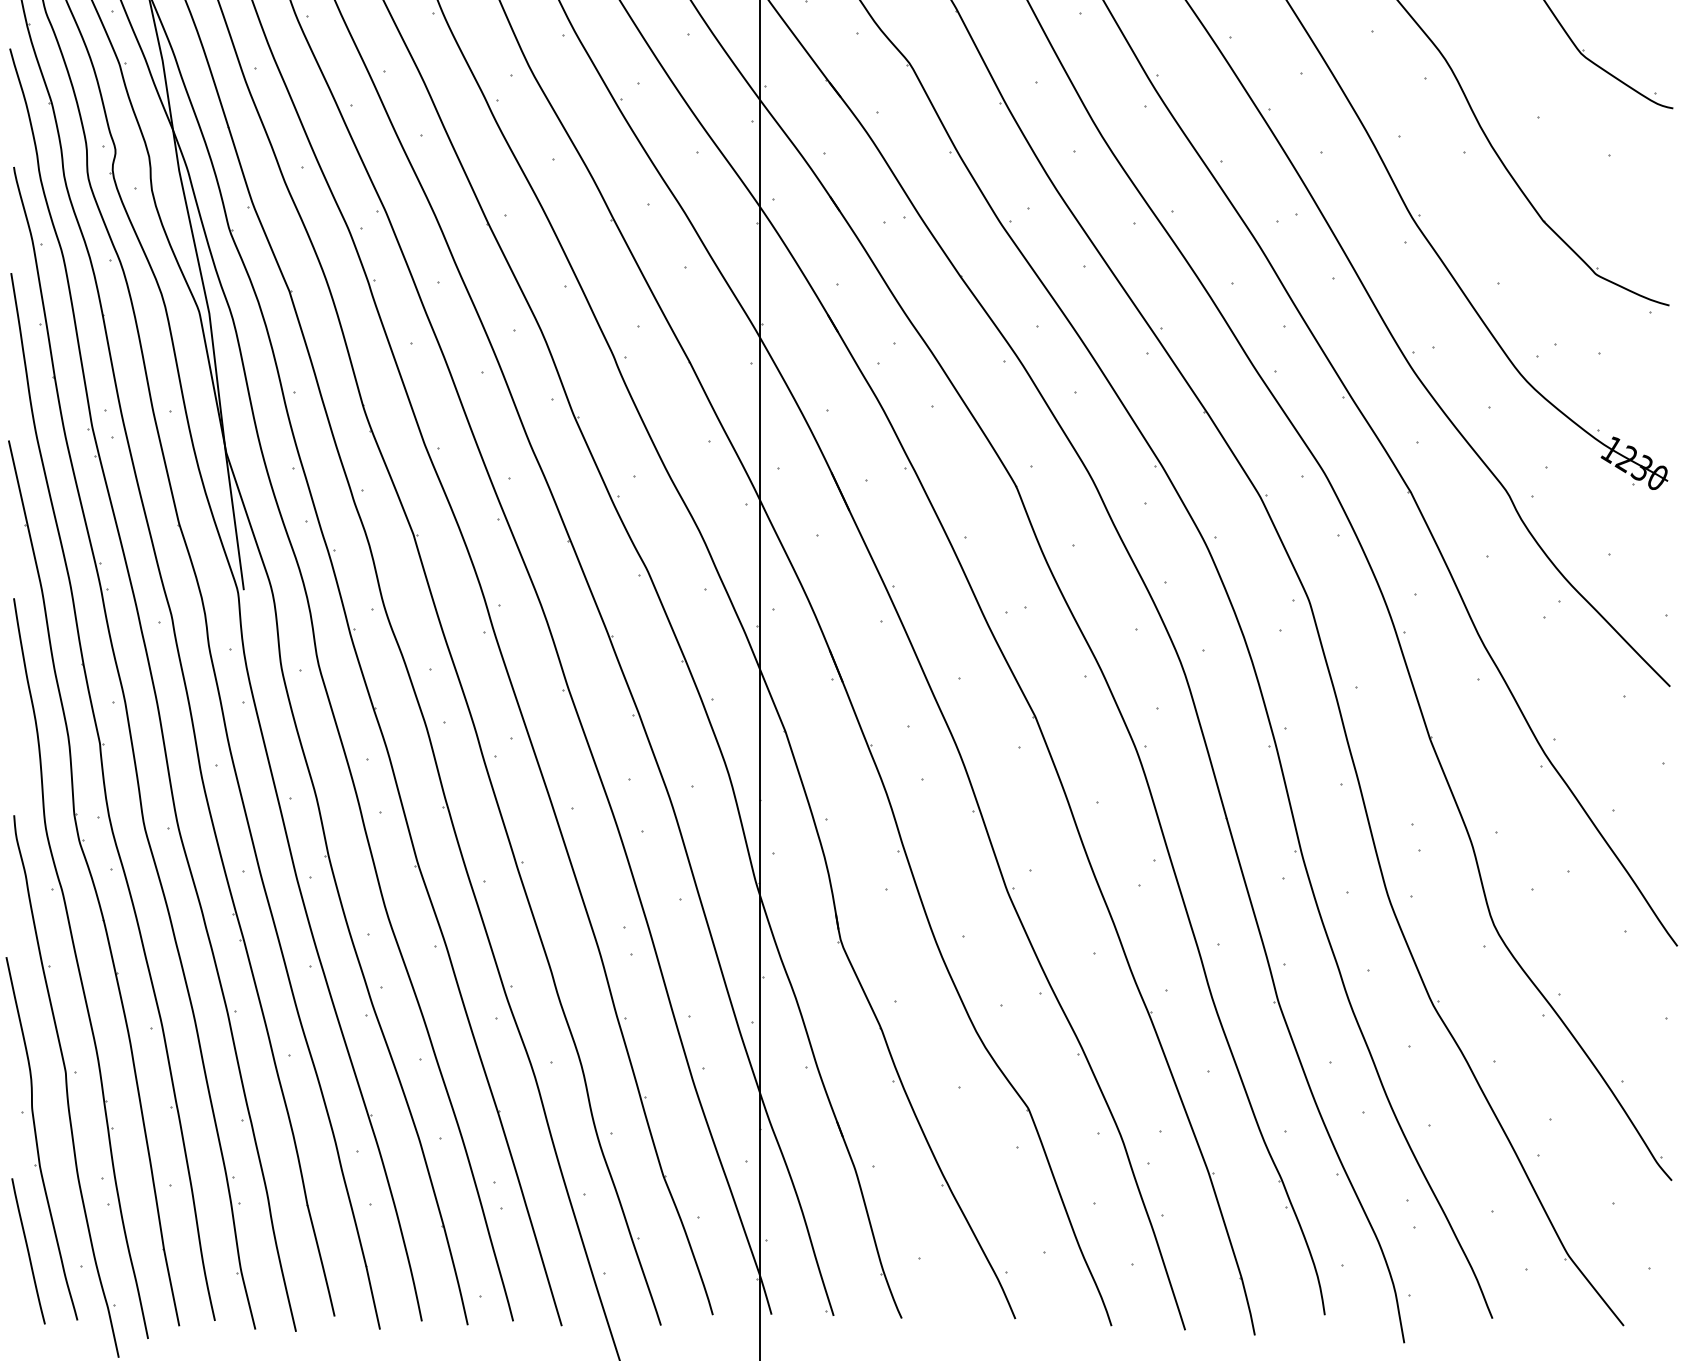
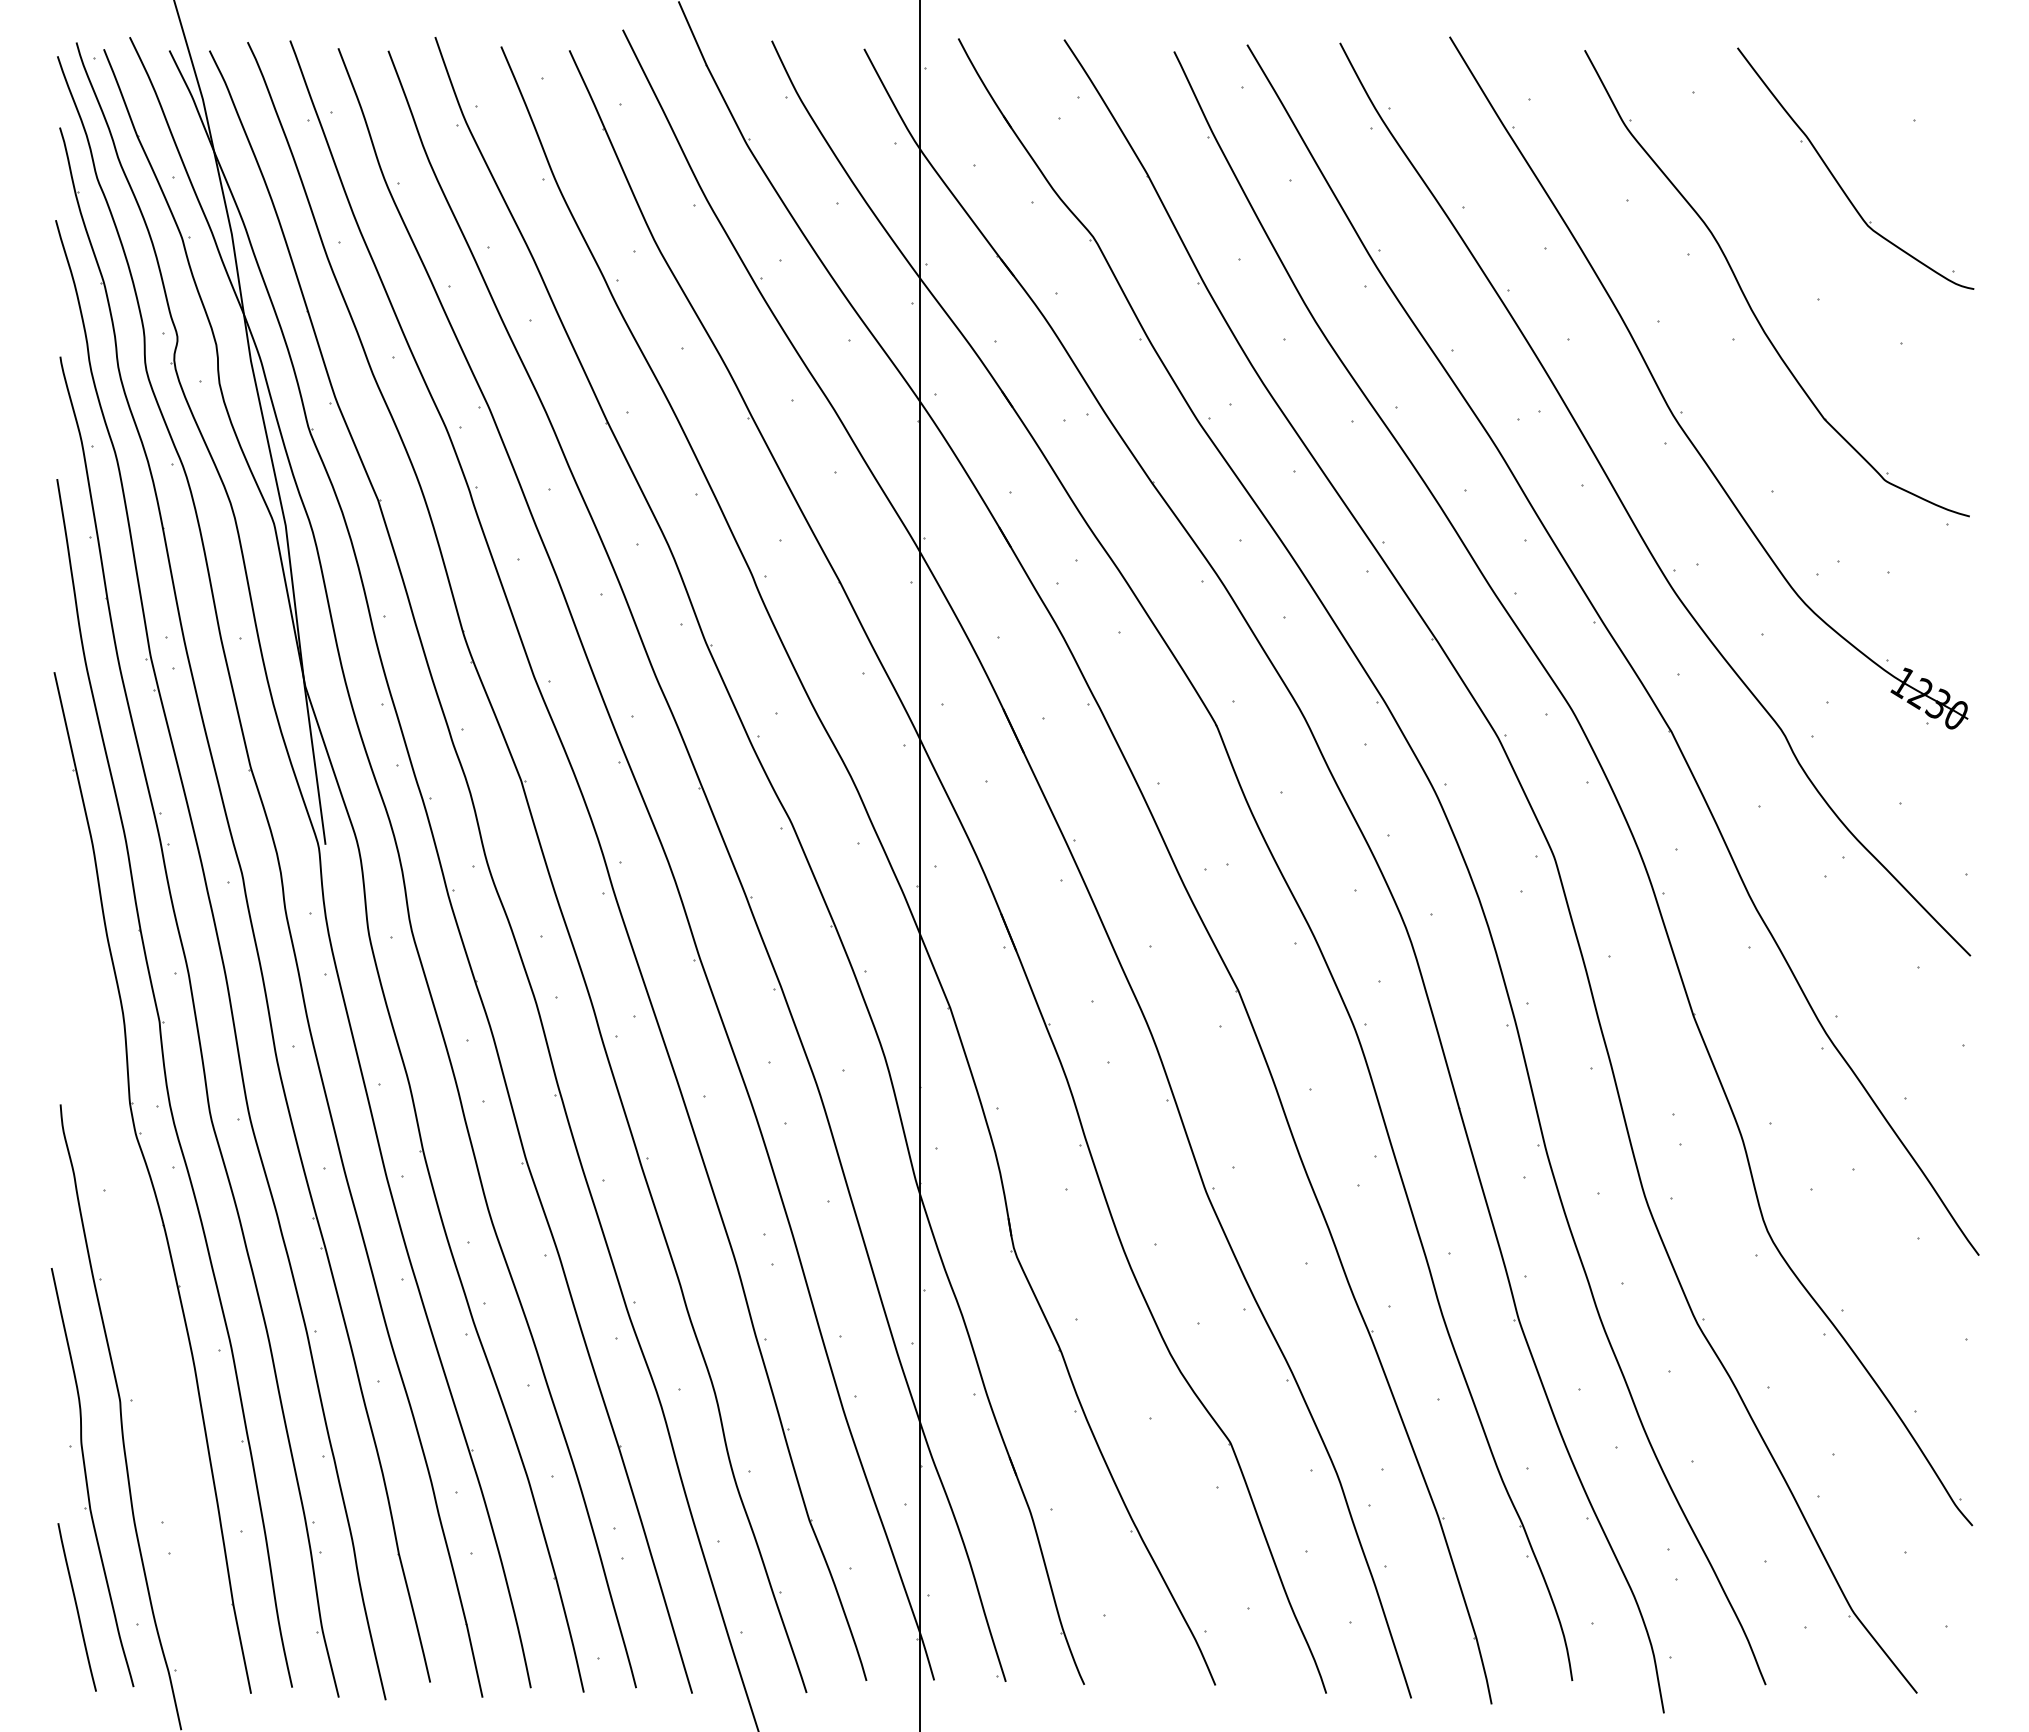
part: (80, 968) -> (137, 1281), removed

